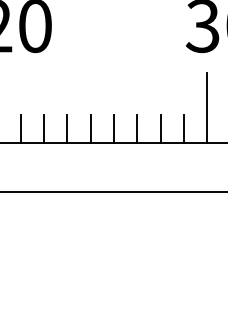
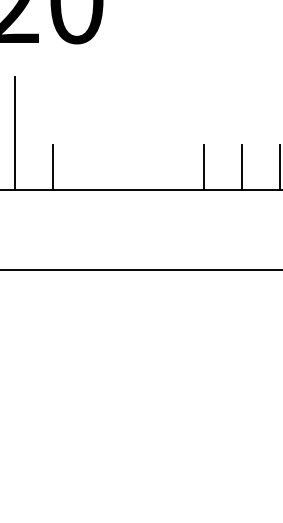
line: (44, 129) -> (91, 168), removed
line: (67, 129) -> (128, 168), removed
line: (90, 129) -> (166, 168), removed

